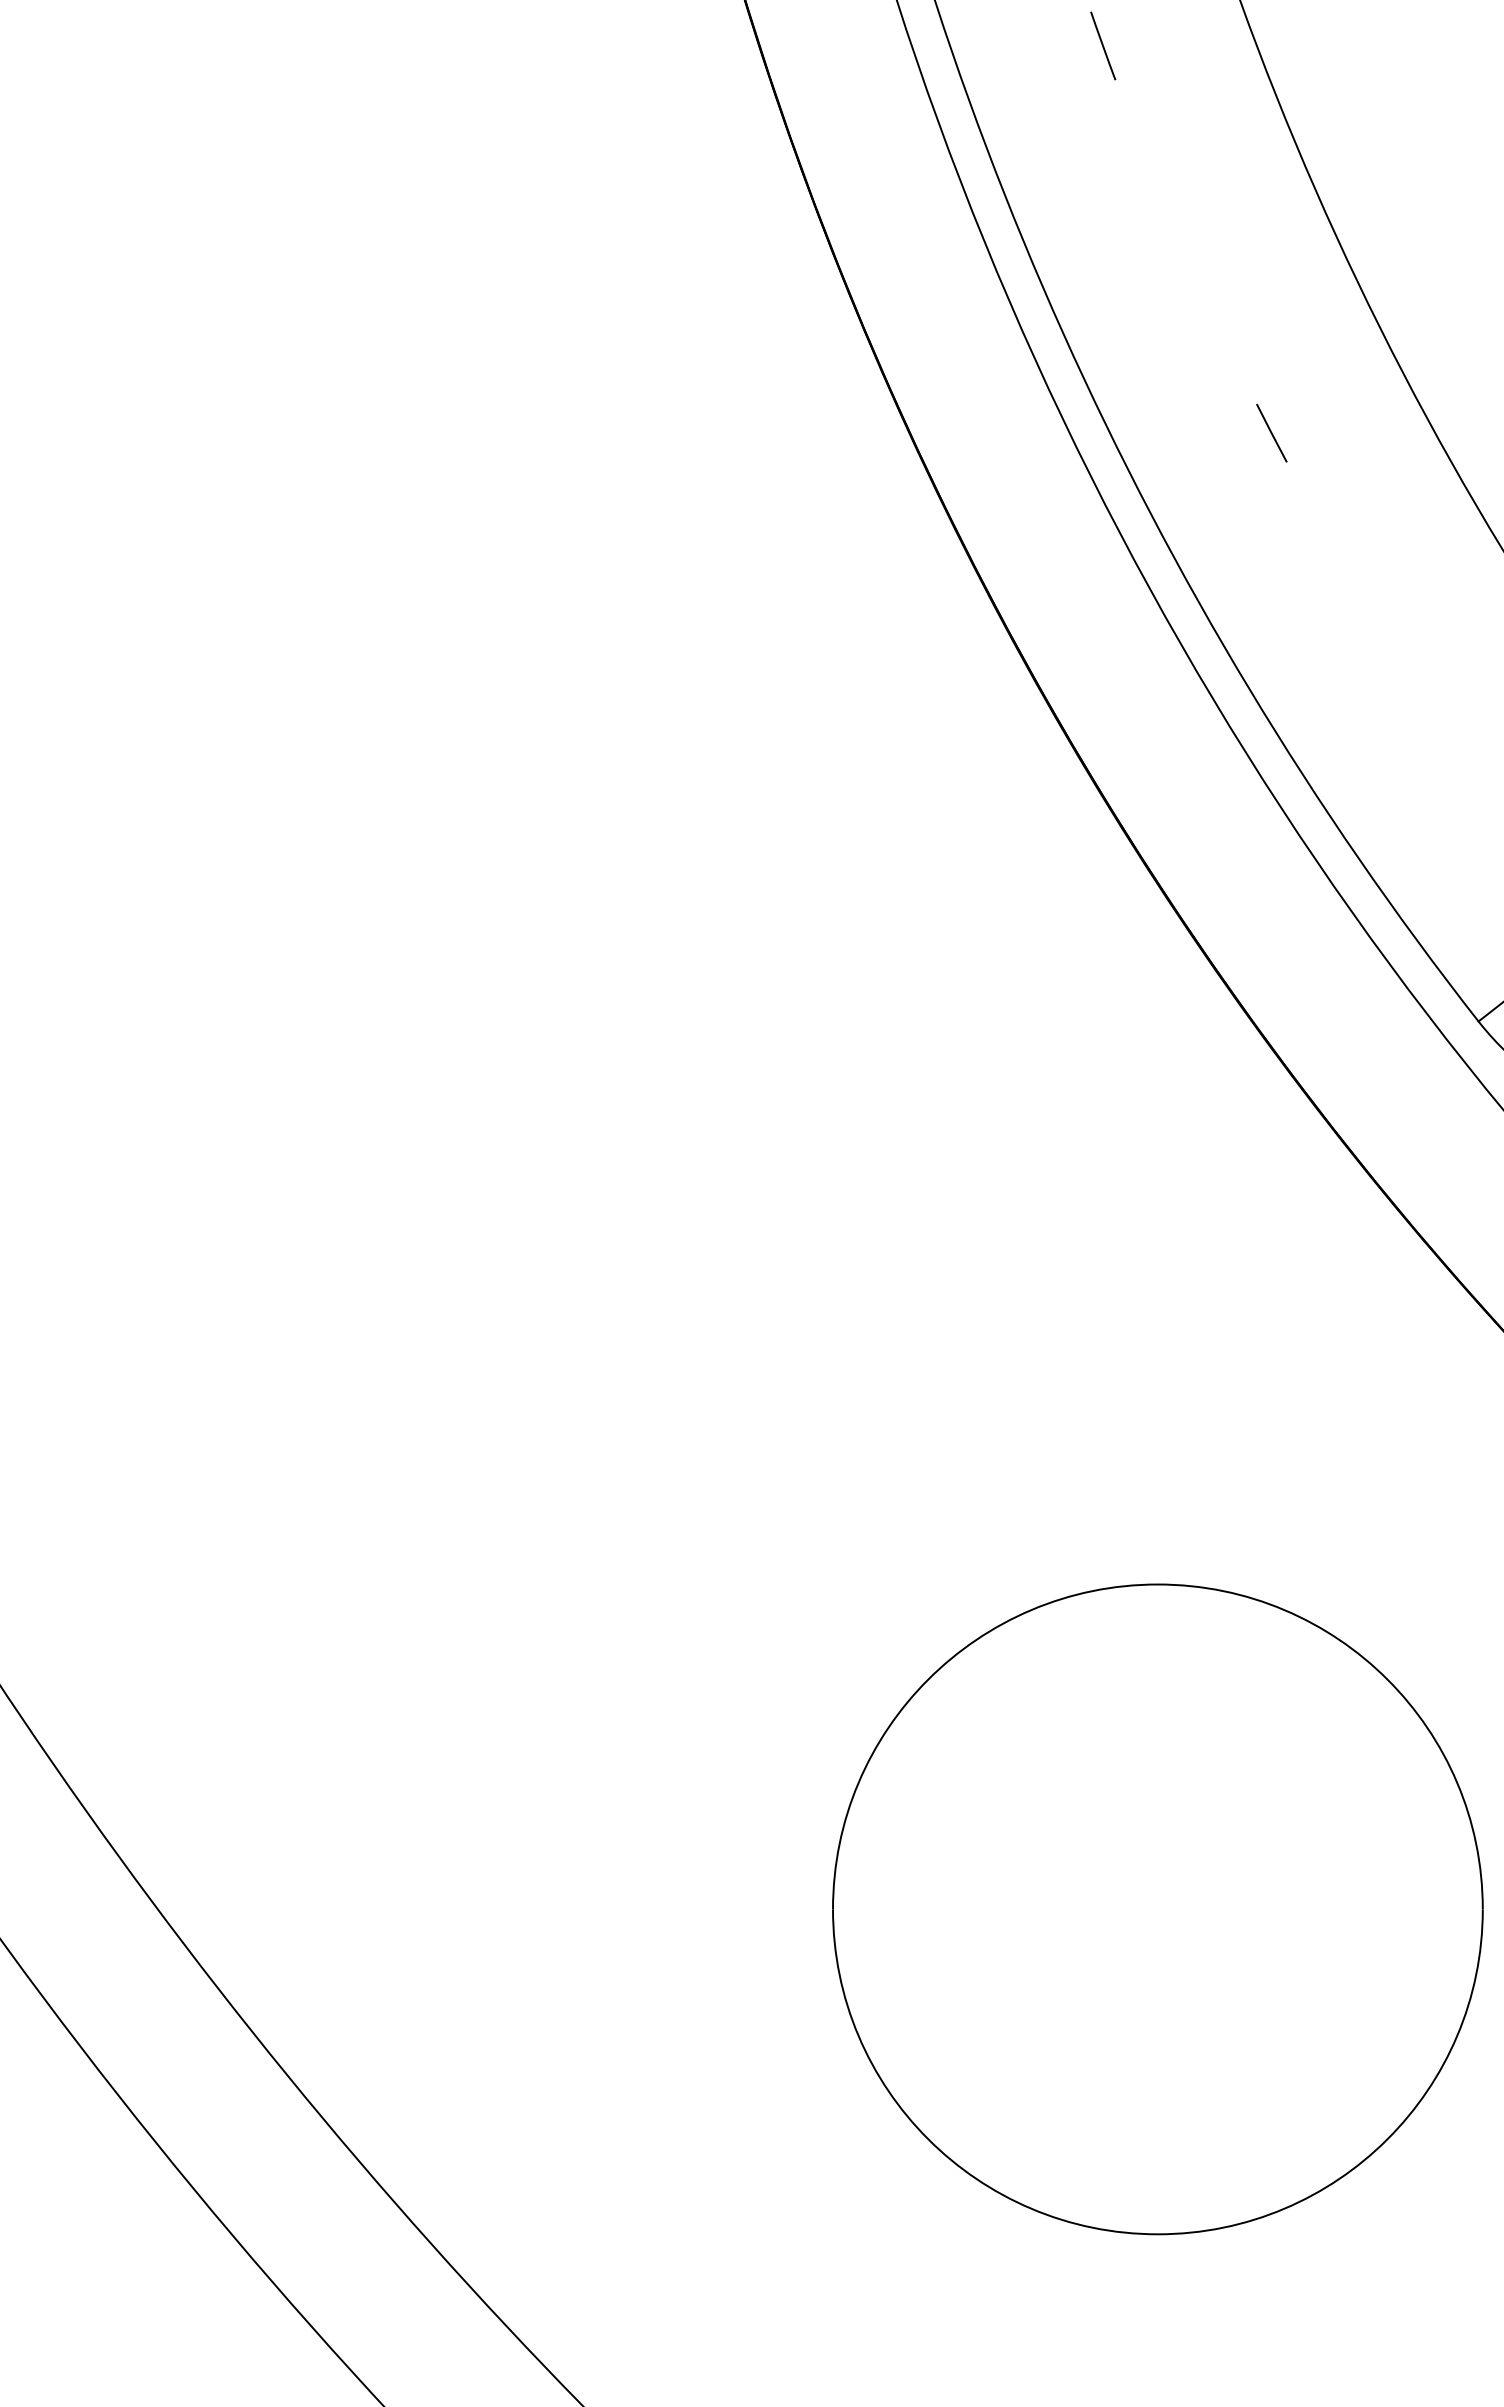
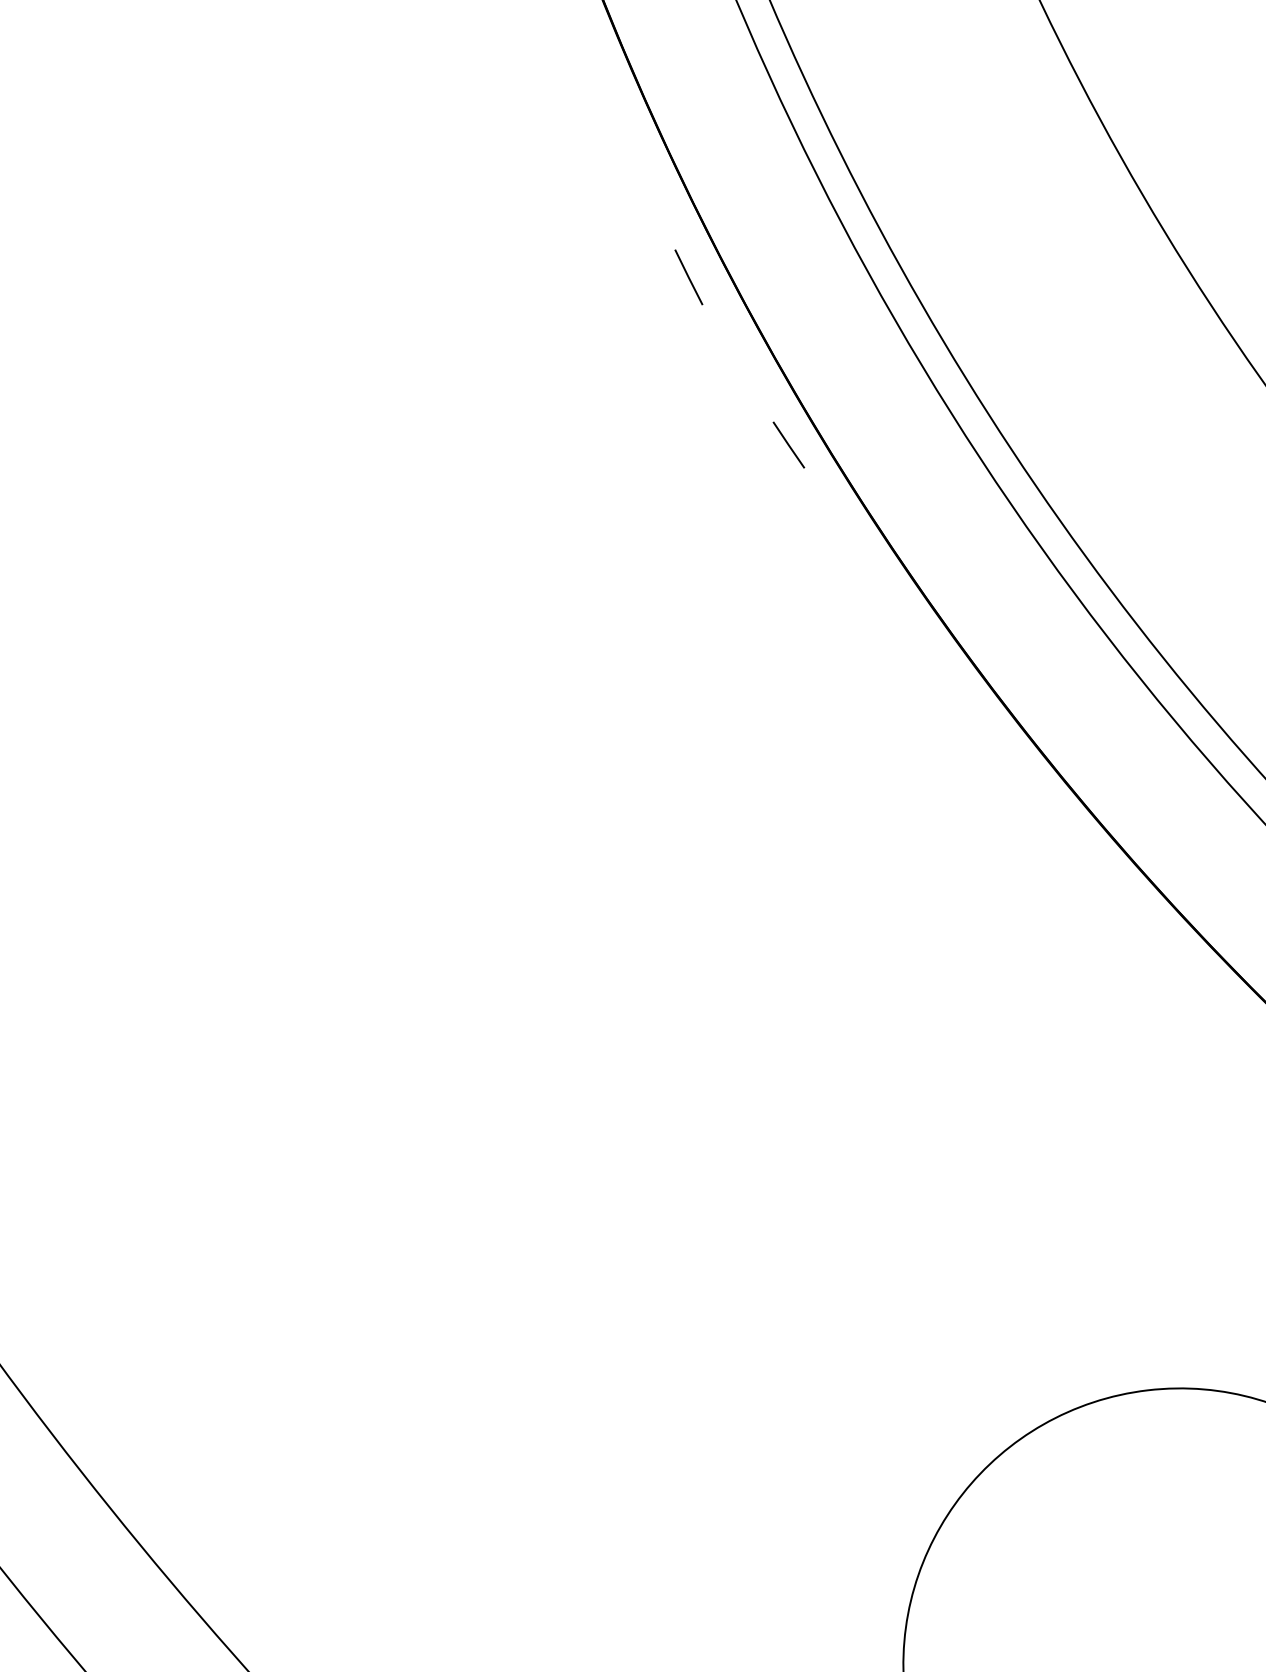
line: (1103, 45) -> (689, 276), moved
line: (1271, 432) -> (788, 444), moved

